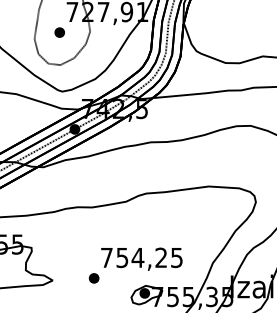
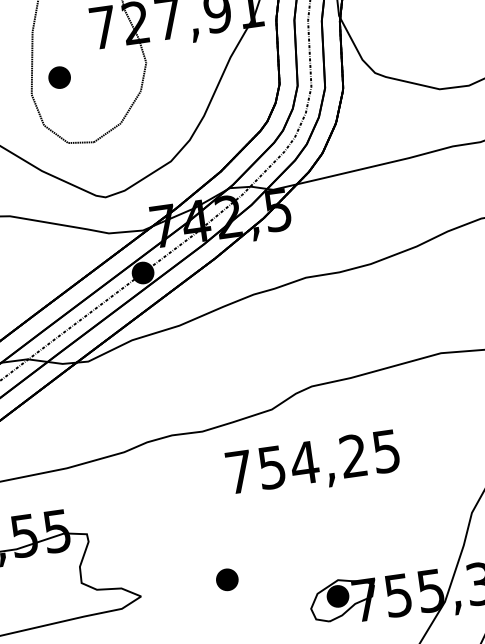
part: (59, 32) -> (59, 77), moved
text: (141, 258) -> (312, 463), moved

